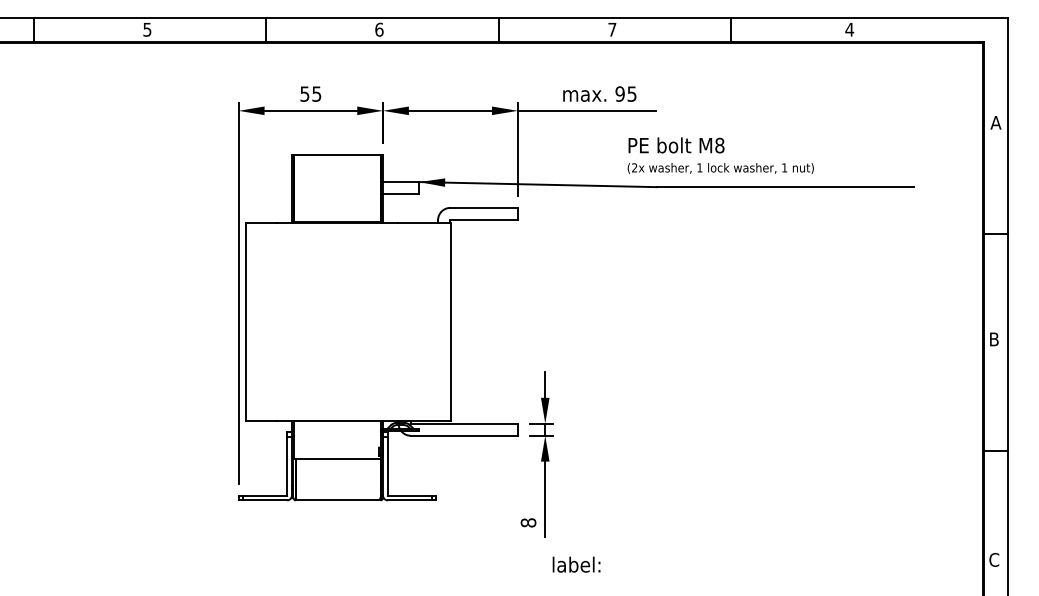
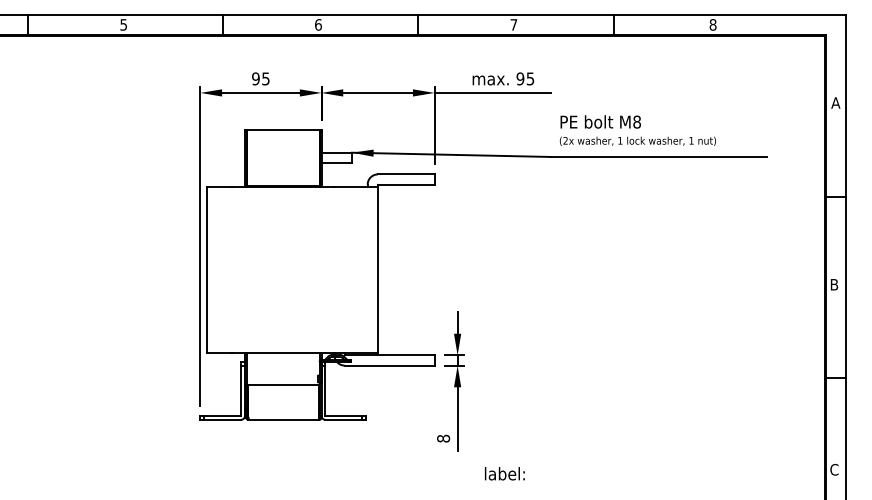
text: (849, 29) -> (712, 24), 4 -> 8
text: (304, 93) -> (255, 78), 55 -> 95
text: (720, 155) -> (637, 130), moved
text: (576, 564) -> (504, 473), moved

